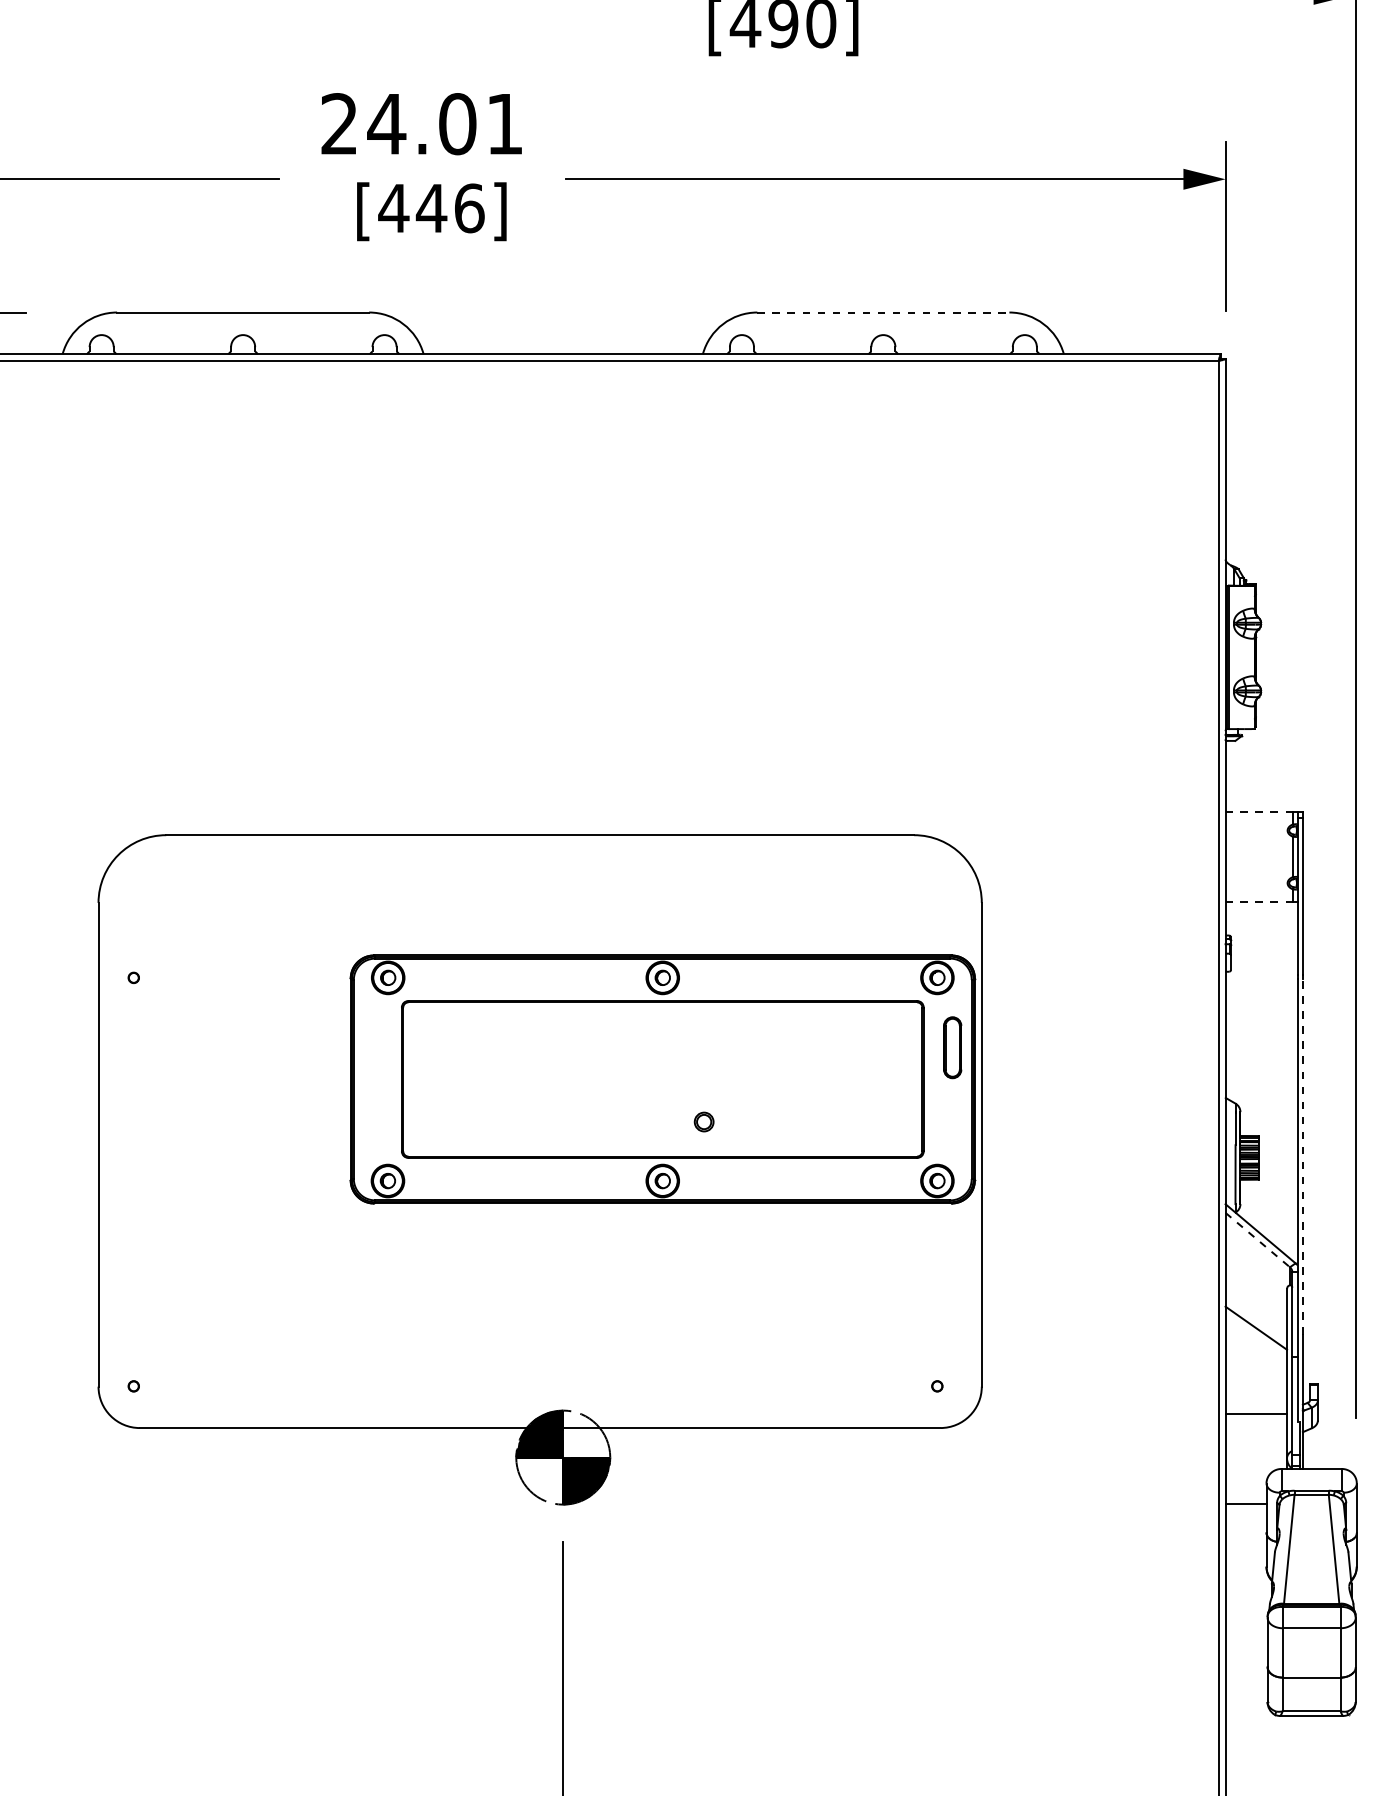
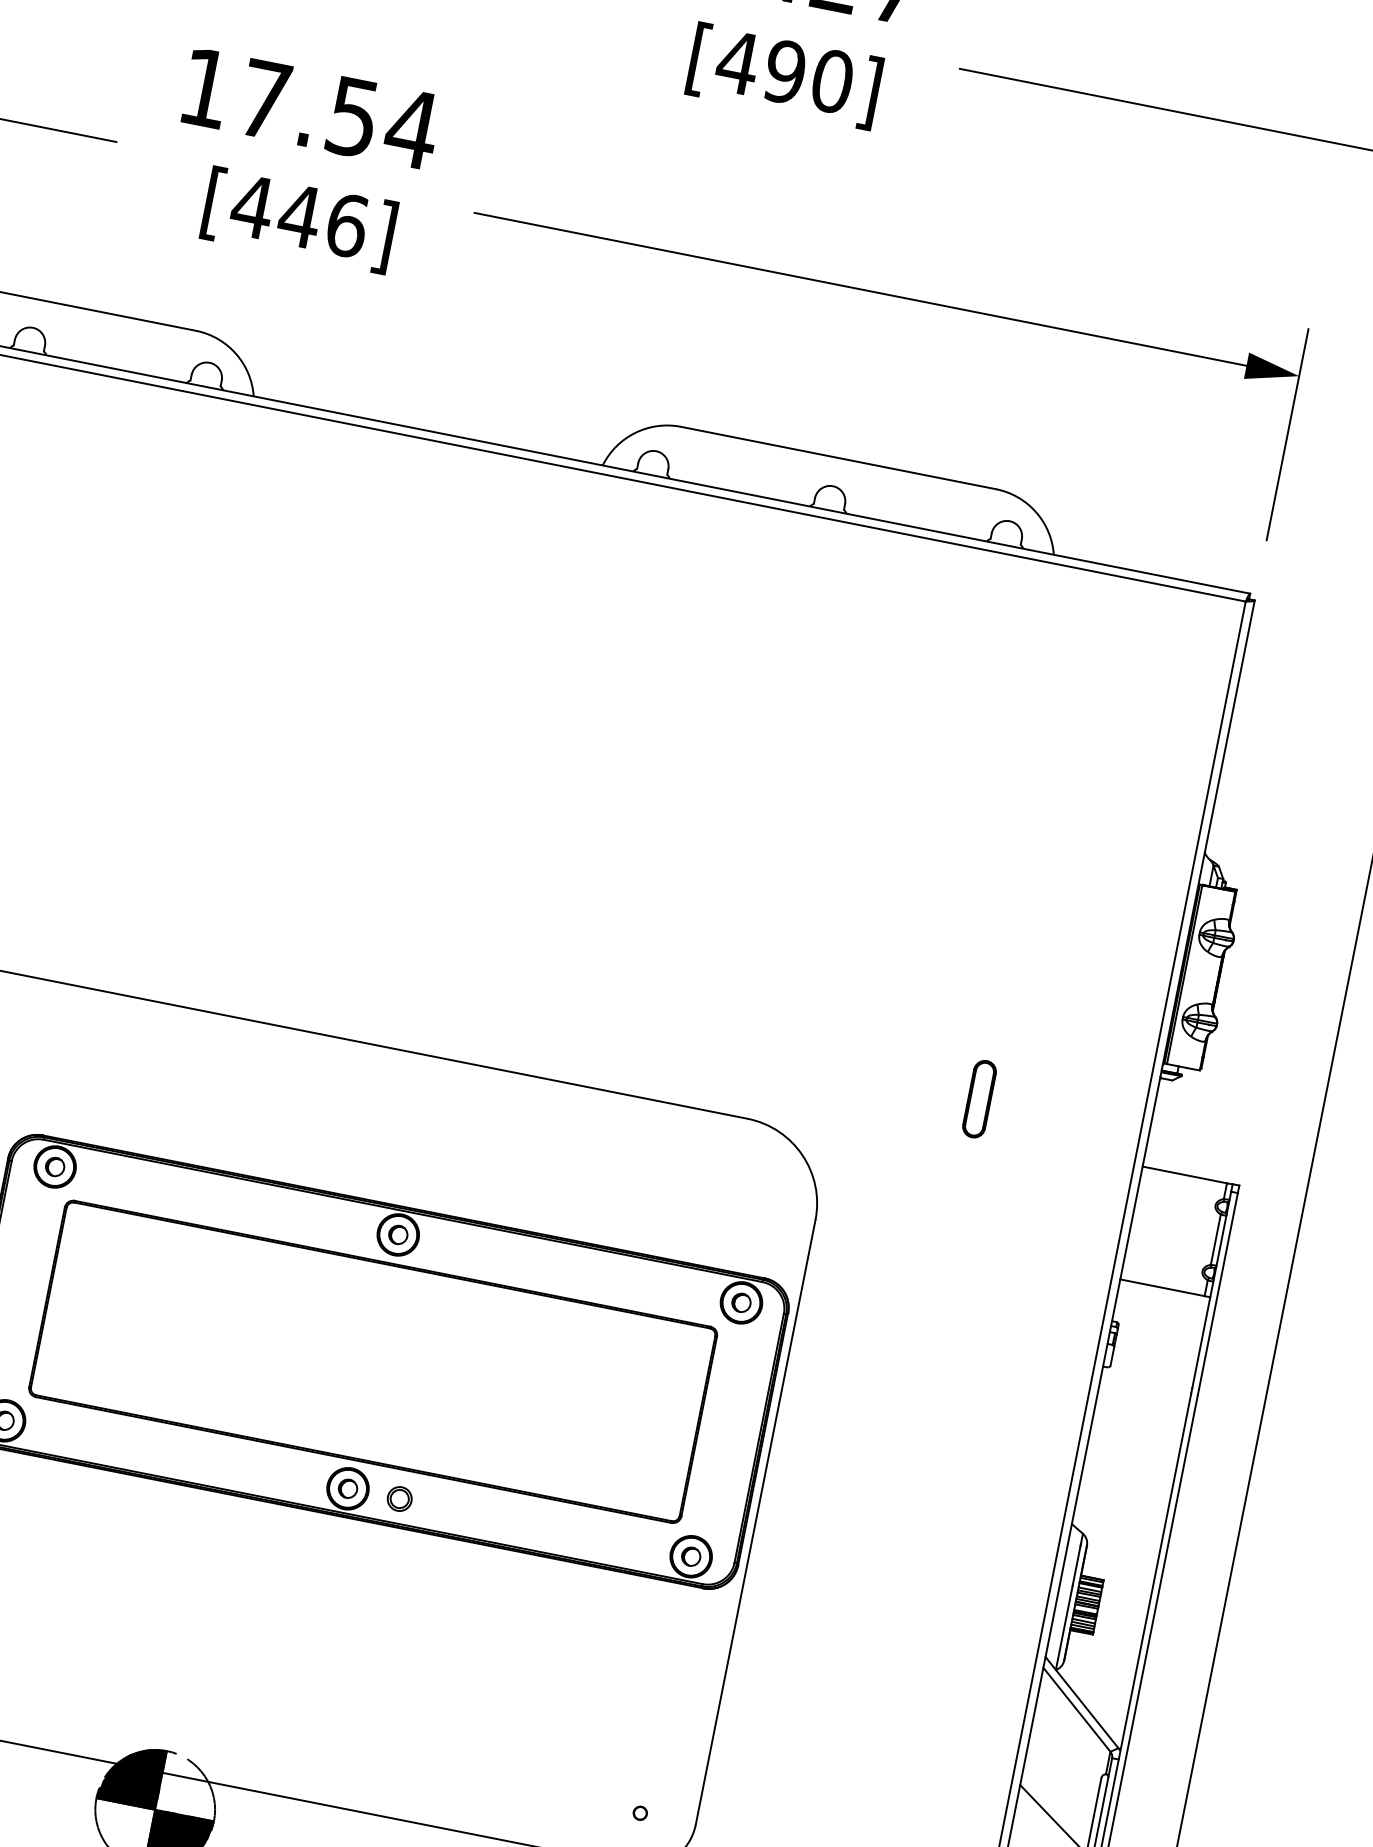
text: (422, 124) -> (309, 109), 24.01 -> 17.54
line: (883, 312) -> (838, 458), dashed -> solid
line: (1259, 811) -> (1185, 1174), dashed -> solid
line: (1259, 902) -> (1162, 1288), dashed -> solid
part: (952, 1047) -> (979, 1098), moved
part: (703, 1121) -> (399, 1498), moved
line: (1302, 1157) -> (1153, 1617), dashed -> solid
line: (1258, 1240) -> (1077, 1710), dashed -> solid

